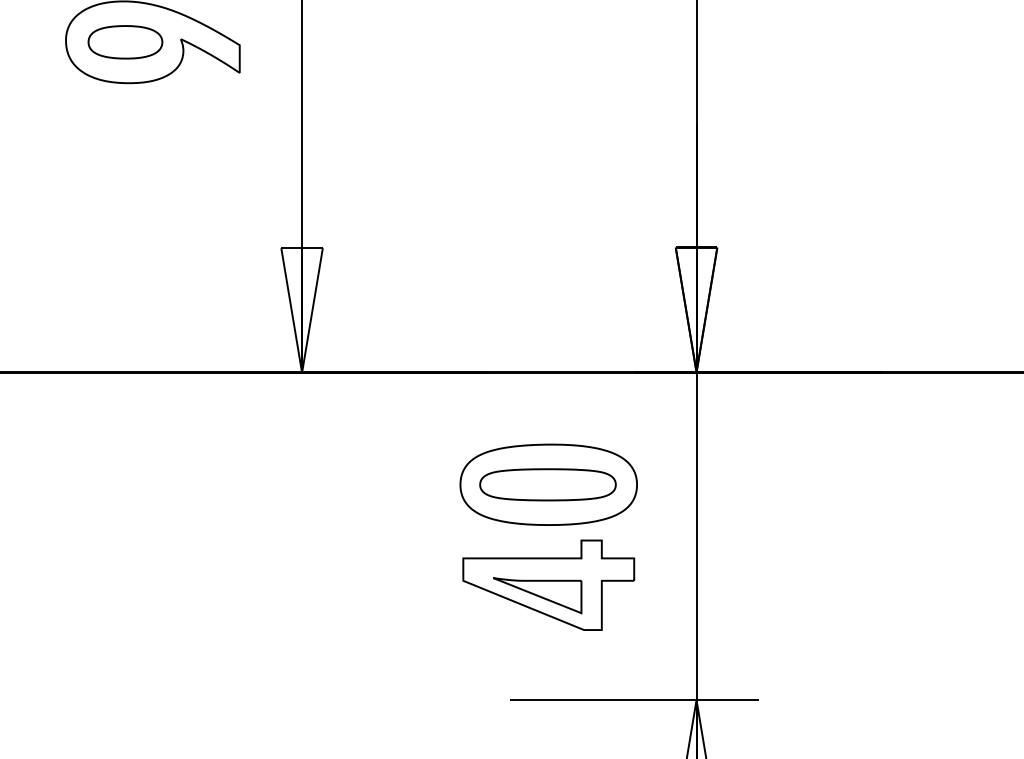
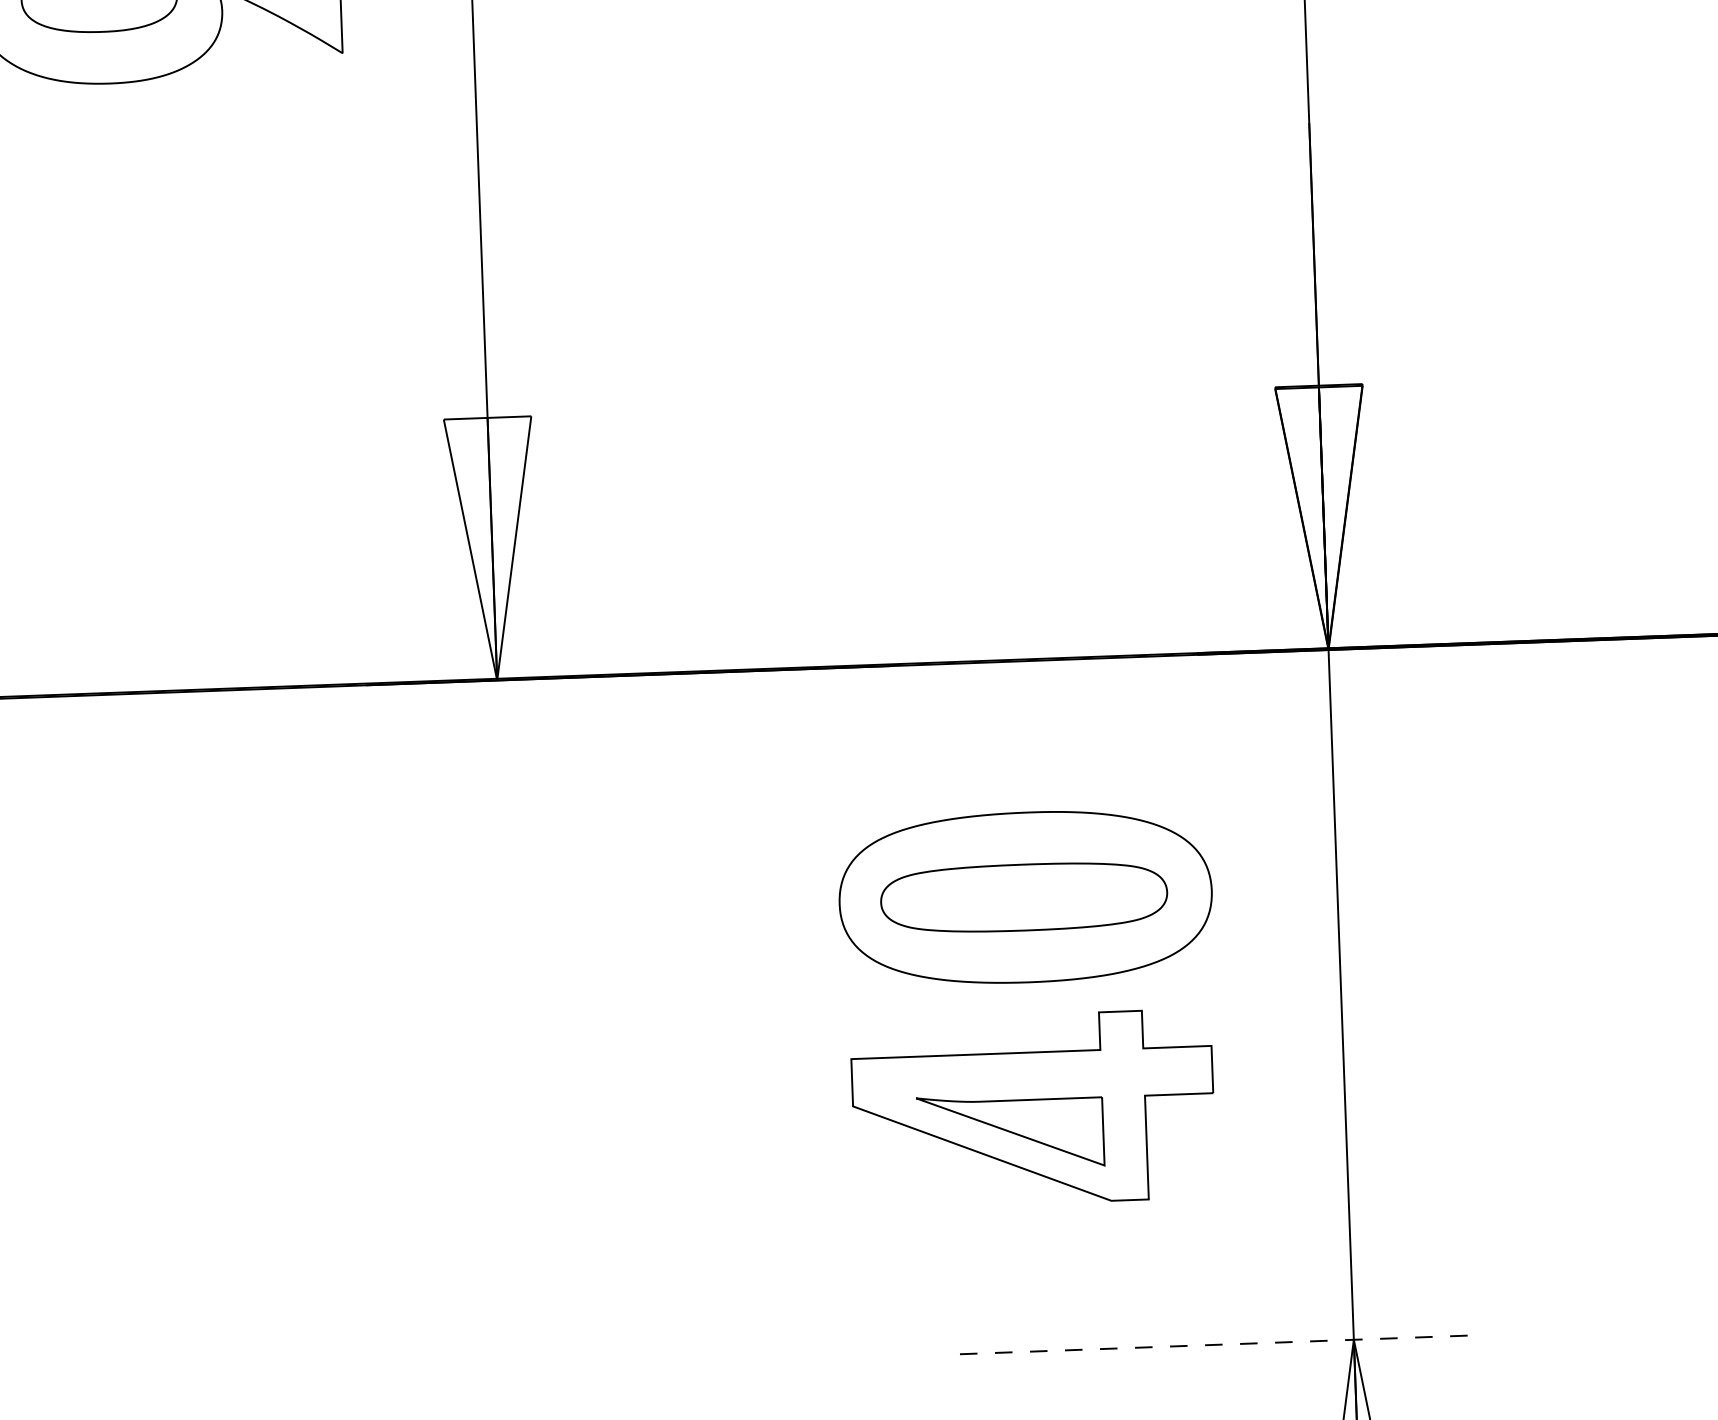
line: (634, 700) -> (1223, 1345), solid -> dashed

